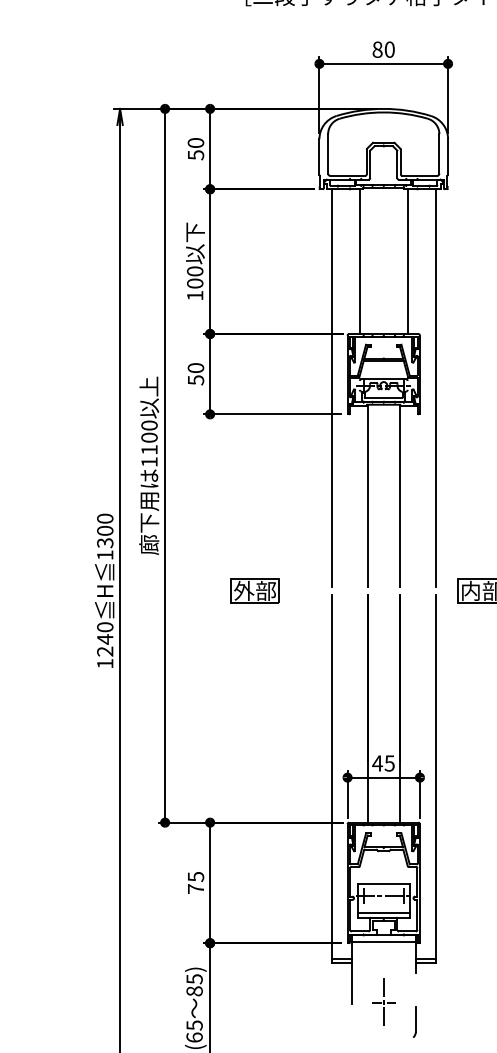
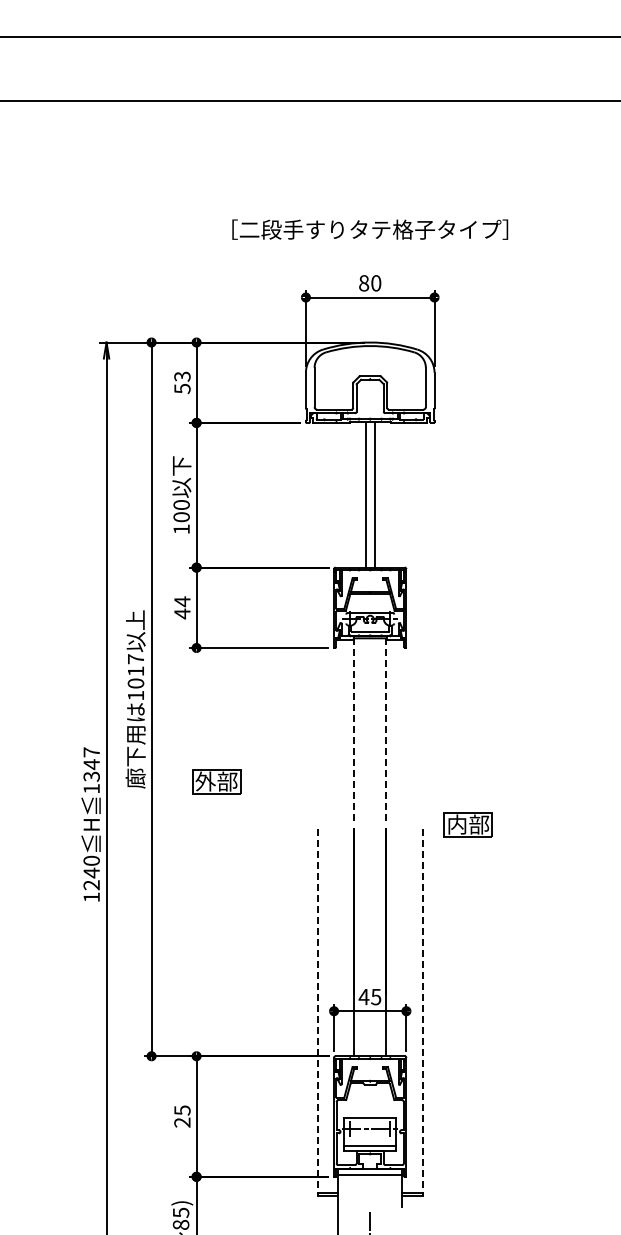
text: (196, 142) -> (182, 376), 50 -> 53
line: (360, 260) -> (366, 494), moved
line: (408, 260) -> (375, 494), moved
text: (196, 373) -> (182, 607), 50 -> 44
line: (331, 387) -> (317, 621), removed
line: (436, 387) -> (422, 621), removed
text: (149, 437) -> (135, 671), 1100 -> 1017
line: (368, 496) -> (354, 730), solid -> dashed
line: (400, 496) -> (386, 730), solid -> dashed
text: (105, 524) -> (91, 758), 1300 -> 1347
part: (255, 590) -> (216, 781), moved
line: (331, 778) -> (317, 1012), solid -> dashed
line: (436, 778) -> (422, 1012), solid -> dashed
text: (196, 888) -> (182, 1122), 75 -> 25

